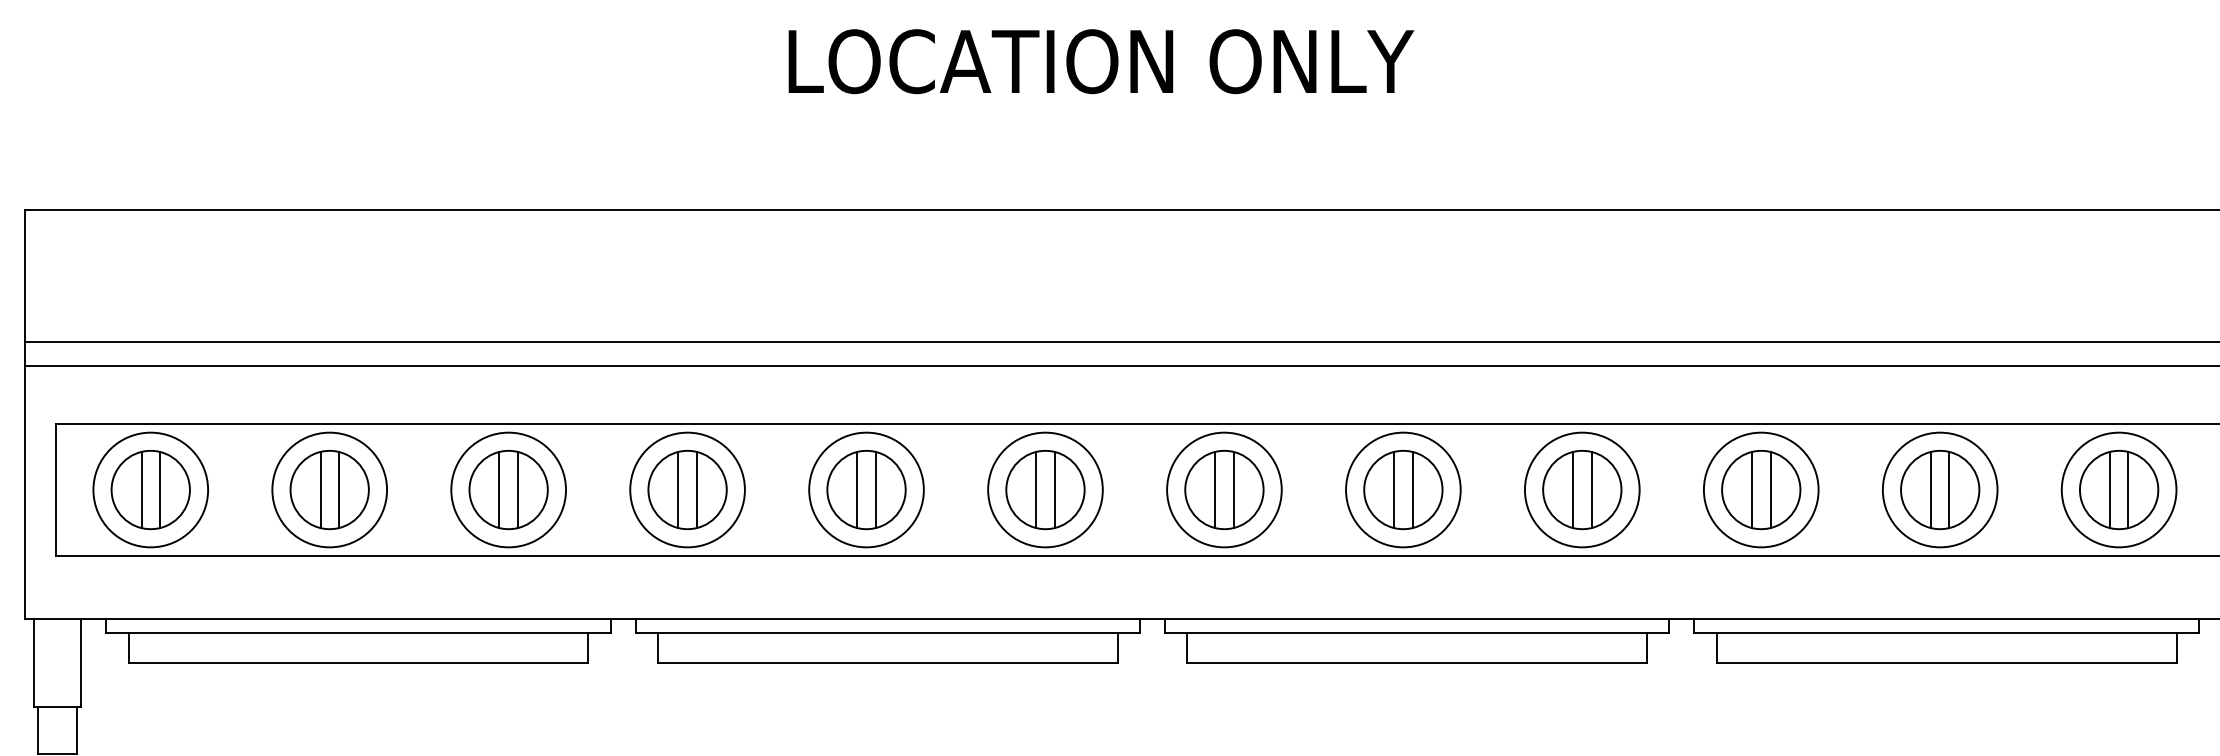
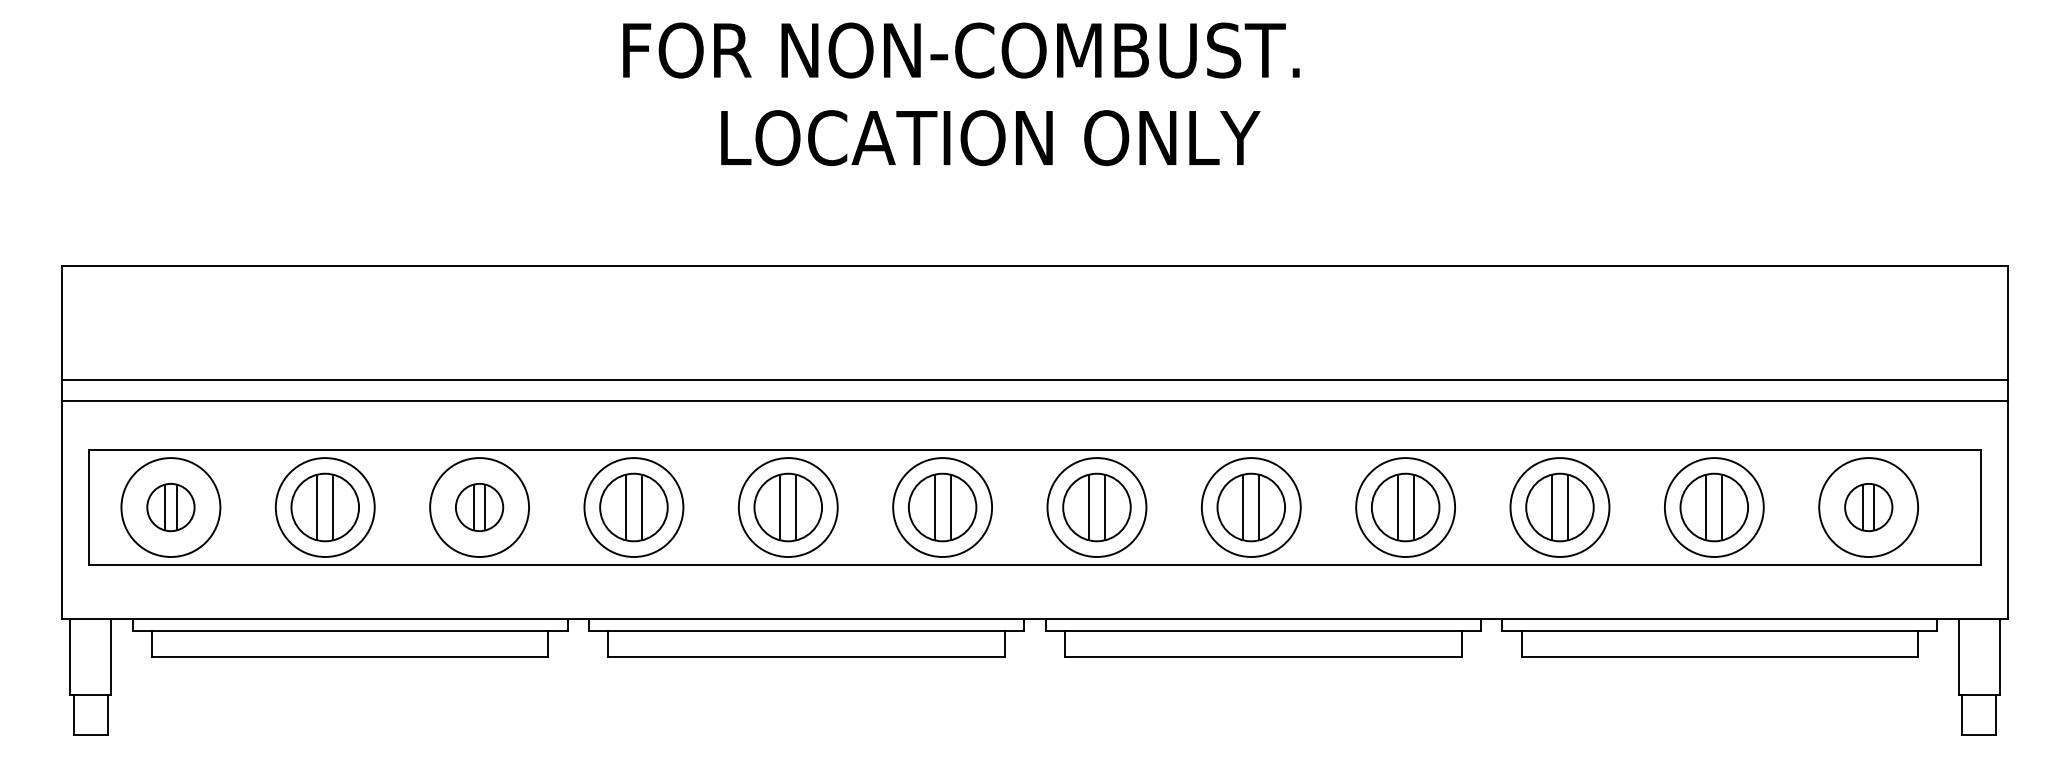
part: (150, 489) -> (170, 507), size x0.7
part: (508, 489) -> (479, 507), size x0.7
part: (2118, 489) -> (1868, 507), size x0.7

